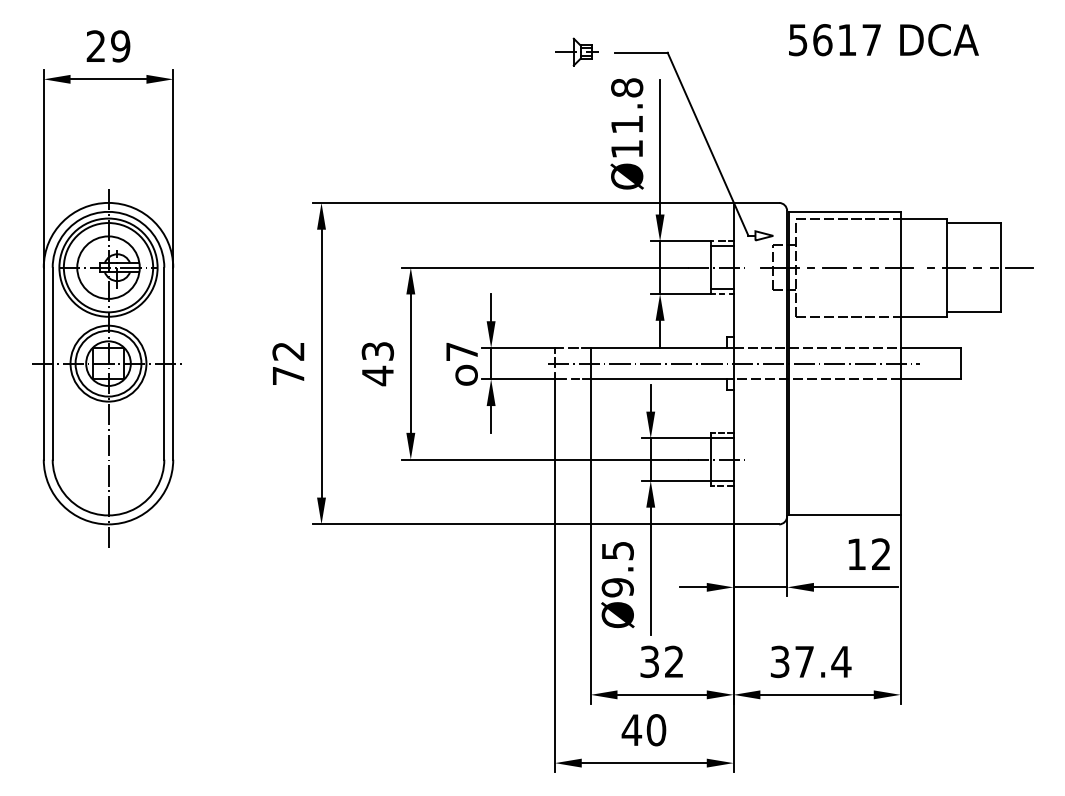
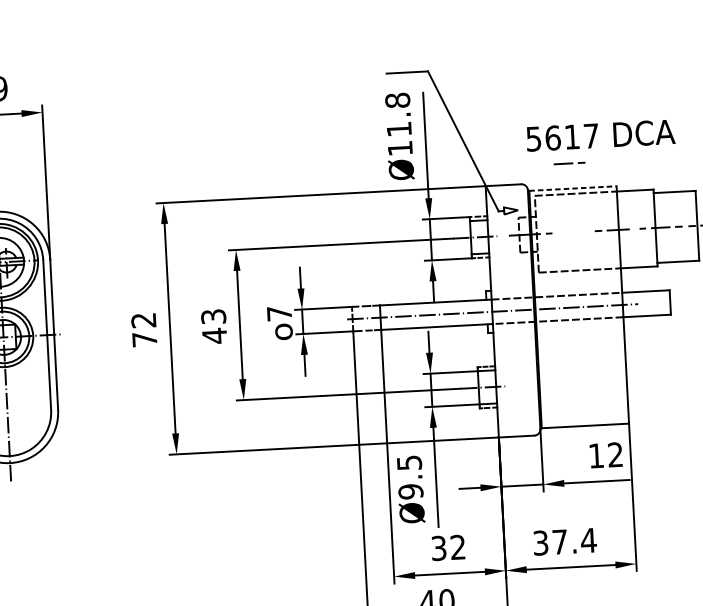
text: (883, 40) -> (600, 135), moved
part: (576, 51) -> (356, 74), removed
line: (844, 211) -> (572, 188), solid -> dashed
line: (841, 267) -> (569, 163), moved

